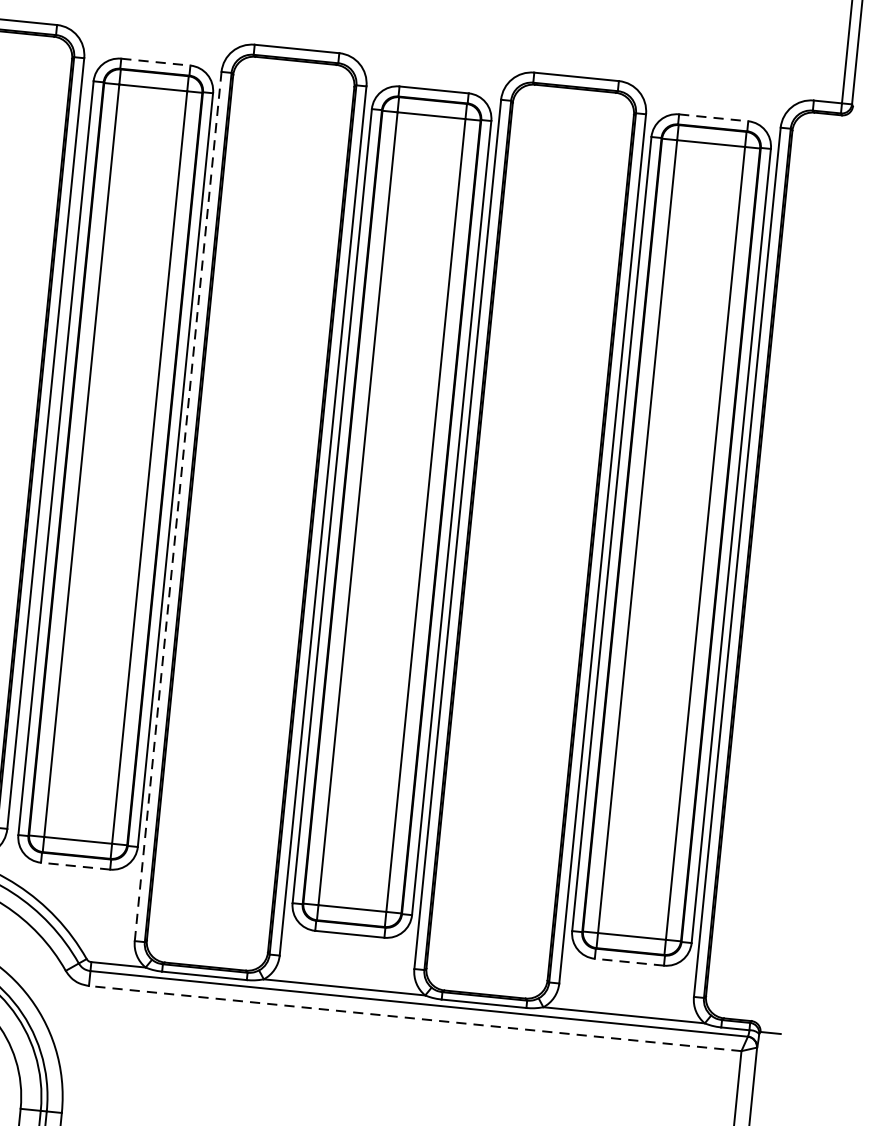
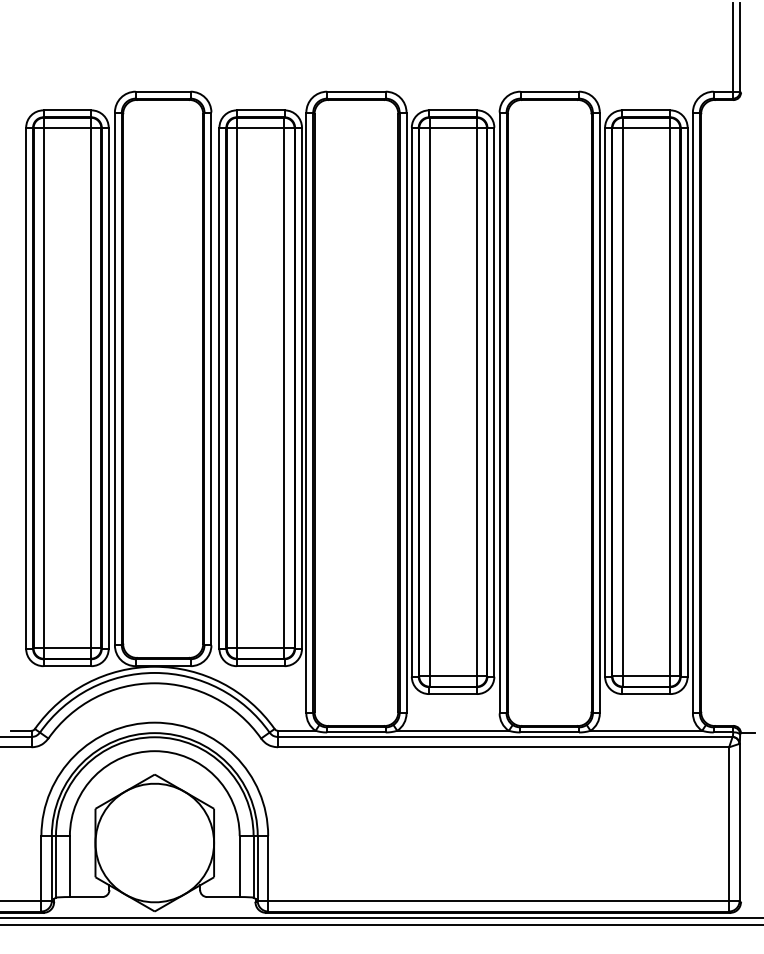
line: (155, 62) -> (260, 110), dashed -> solid
line: (713, 118) -> (646, 110), dashed -> solid
line: (178, 505) -> (306, 412), dashed -> solid
line: (75, 866) -> (260, 666), dashed -> solid
line: (629, 962) -> (646, 694), dashed -> solid
line: (415, 1018) -> (503, 747), dashed -> solid

